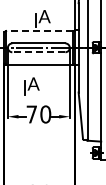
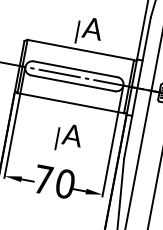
line: (39, 31) -> (80, 50), dashed -> solid
line: (38, 52) -> (72, 83), dashed -> solid
part: (31, 86) -> (68, 138), moved

